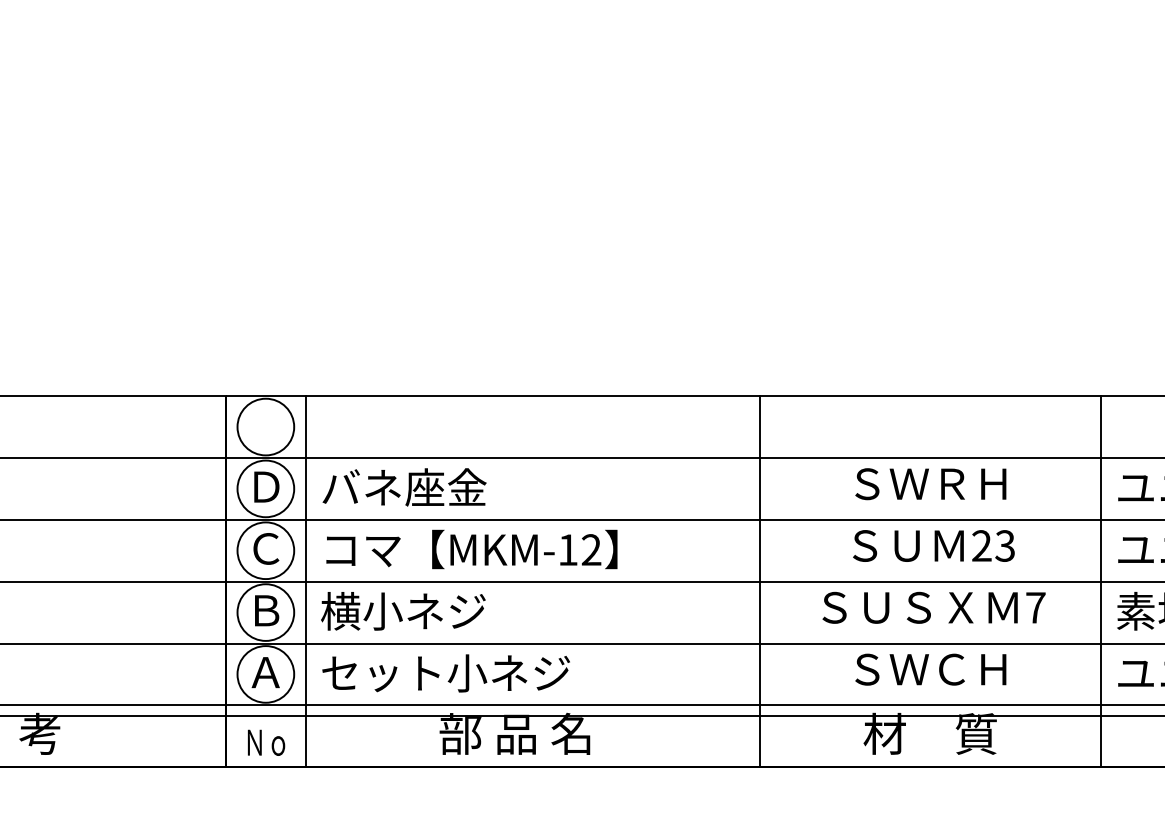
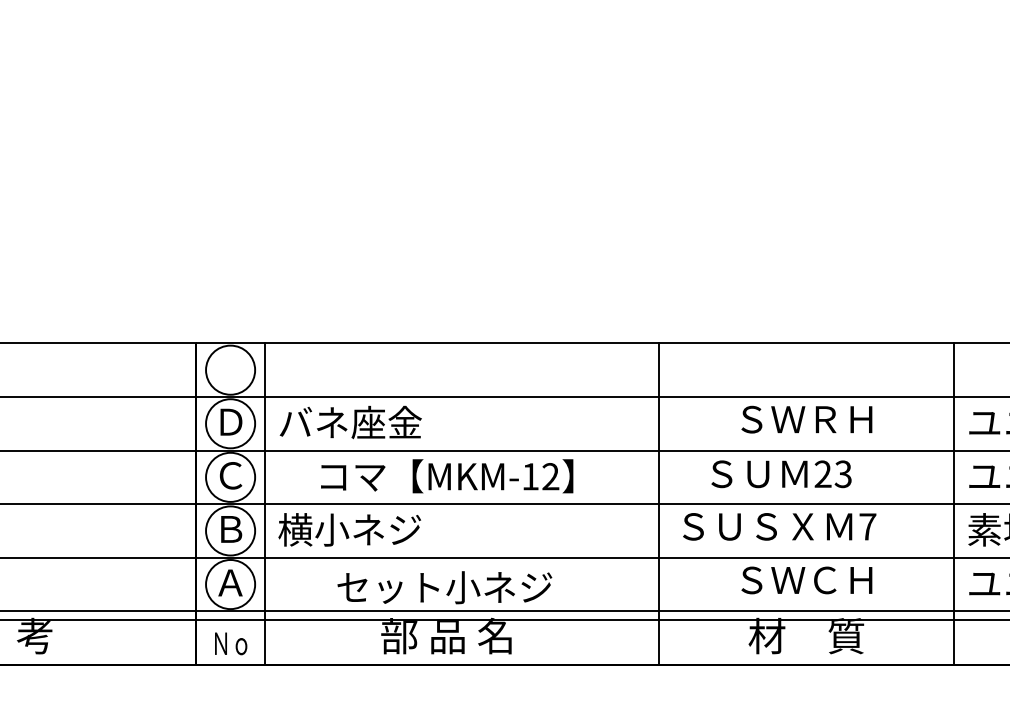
text: (933, 546) -> (781, 474), moved
text: (472, 549) -> (447, 476), moved
text: (933, 607) -> (779, 526), moved
text: (445, 673) -> (444, 587), moved

